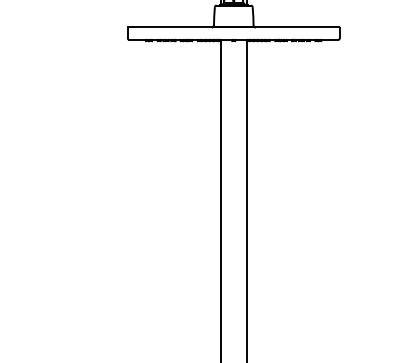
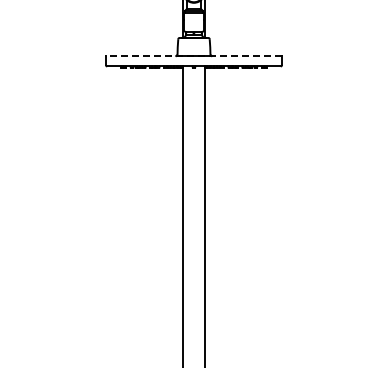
line: (234, 27) -> (194, 56), solid -> dashed

